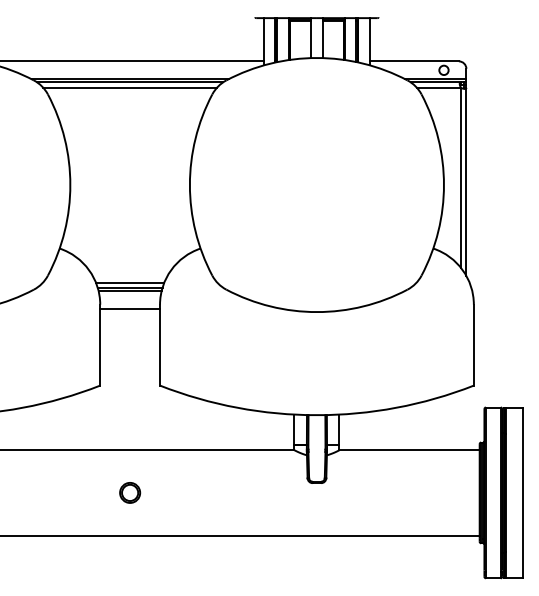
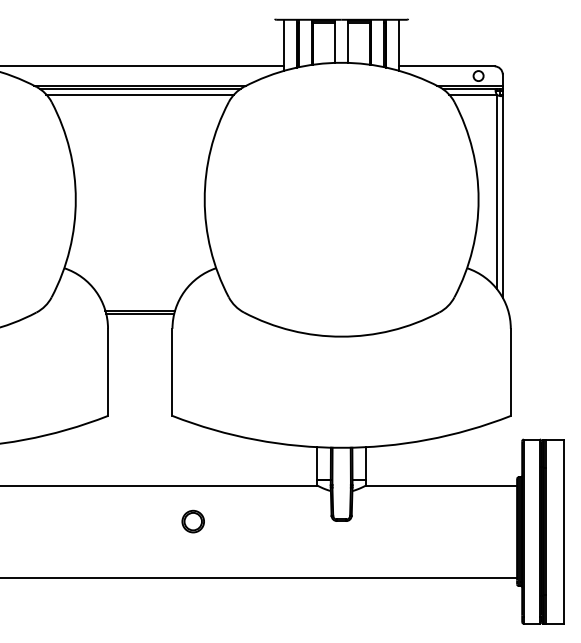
line: (130, 282) -> (140, 304), removed
line: (130, 309) -> (140, 333), removed
part: (129, 492) -> (192, 521), moved

